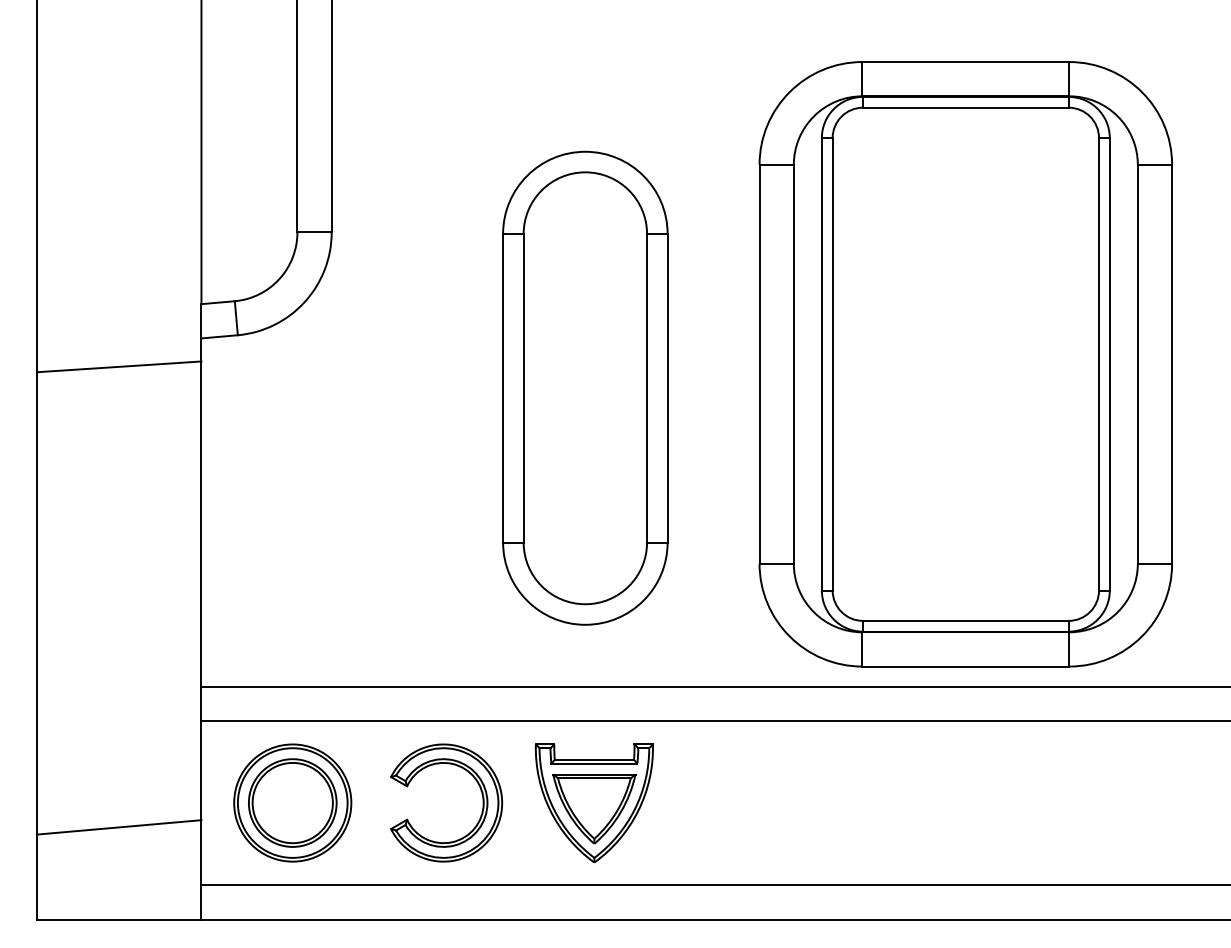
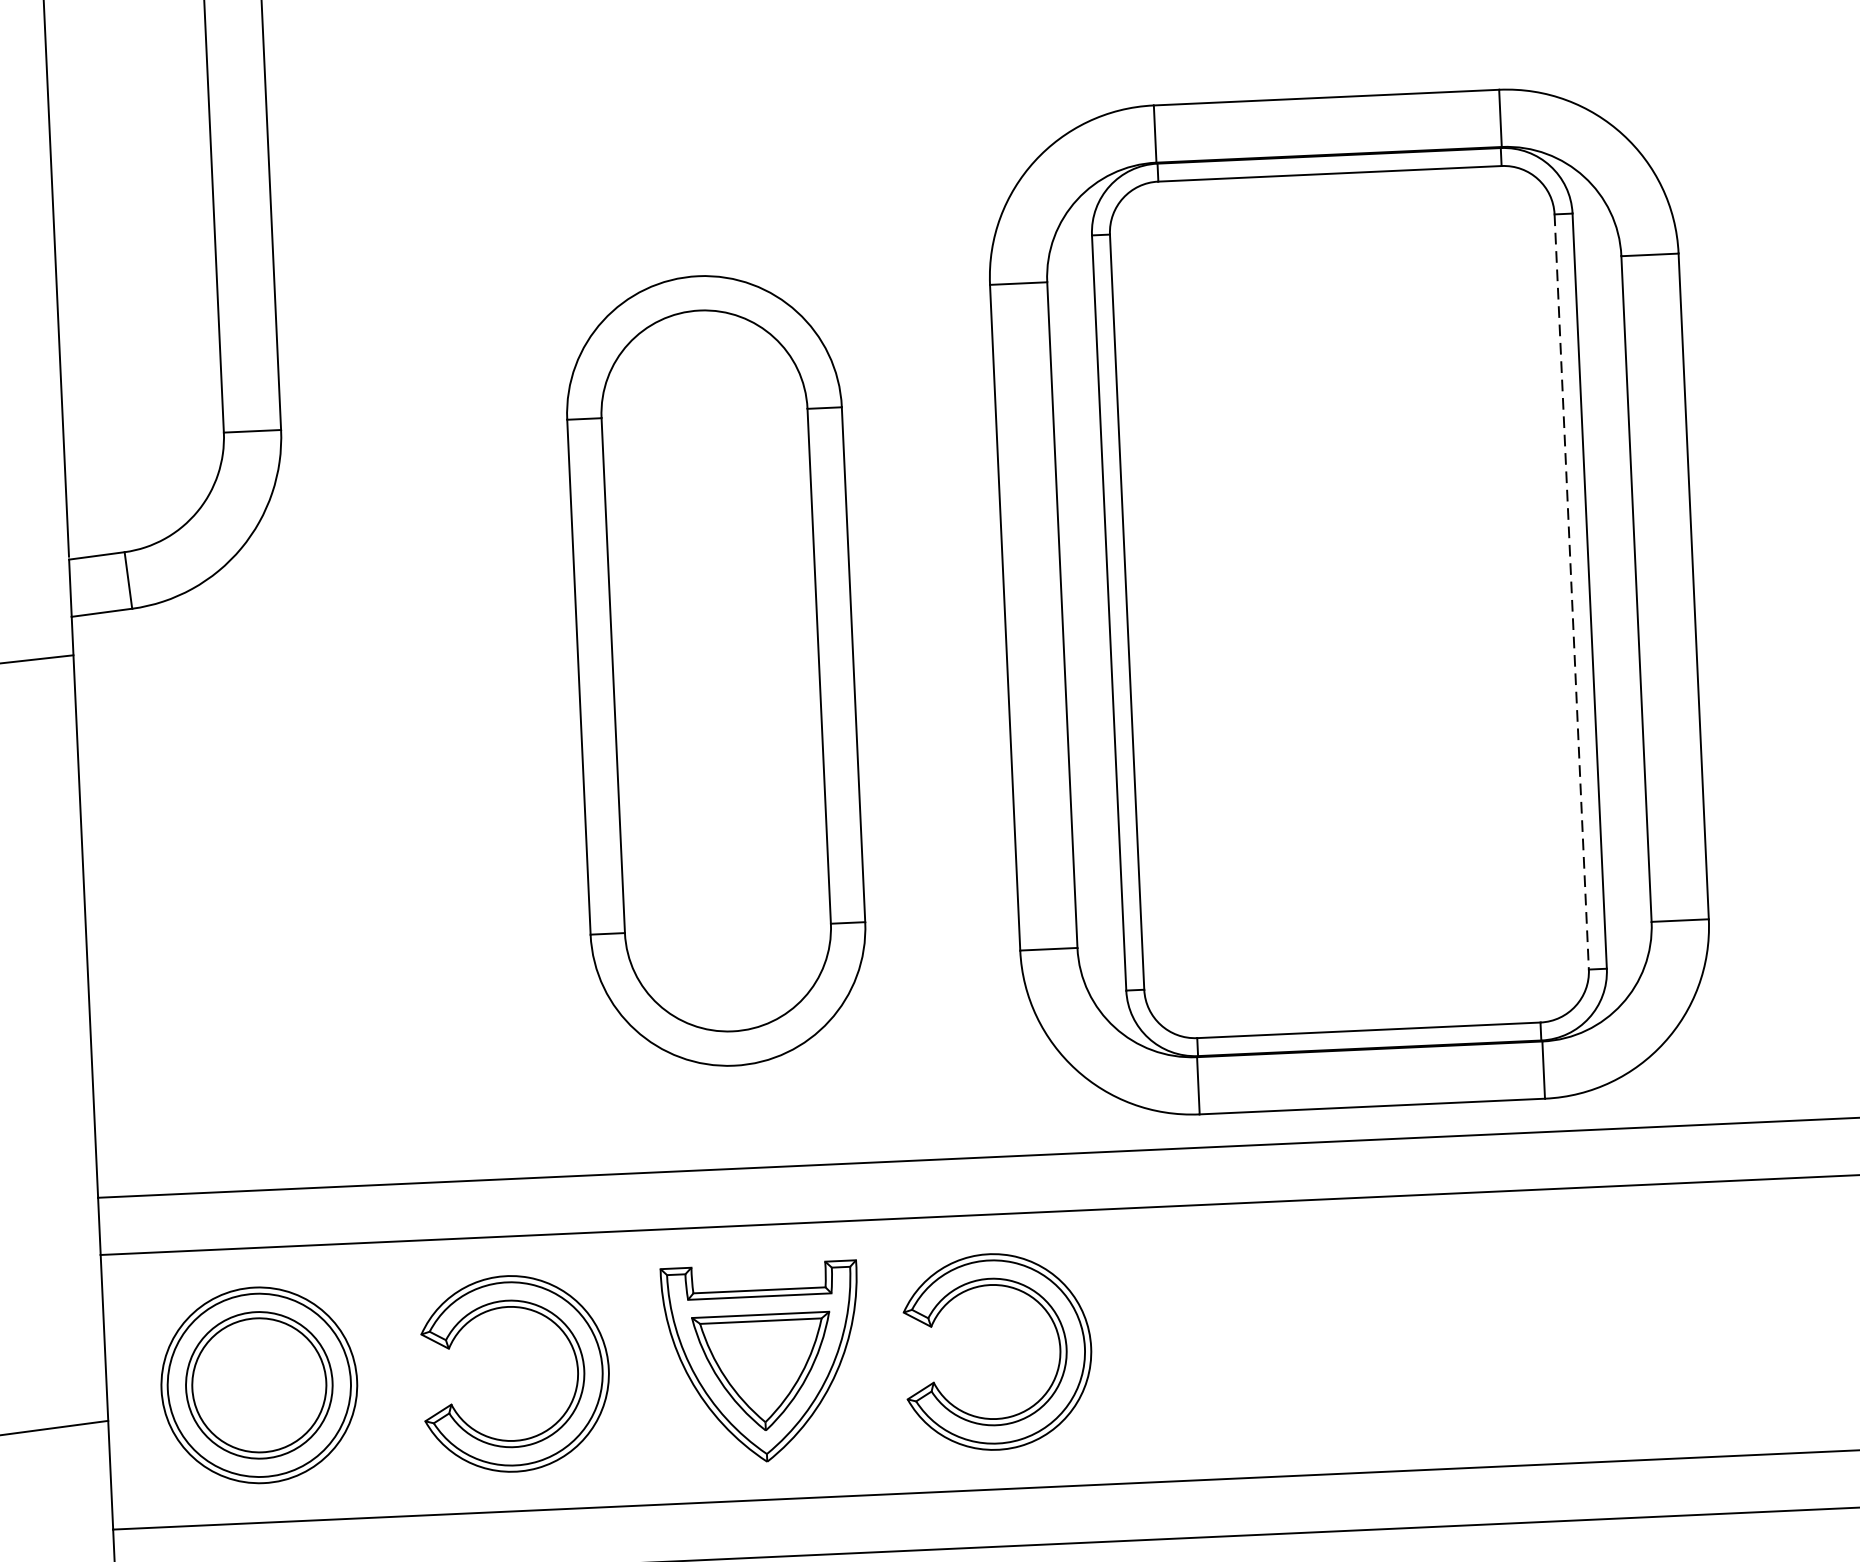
line: (1099, 364) -> (1572, 592), solid -> dashed
part: (770, 794) -> (1056, 1334), added

